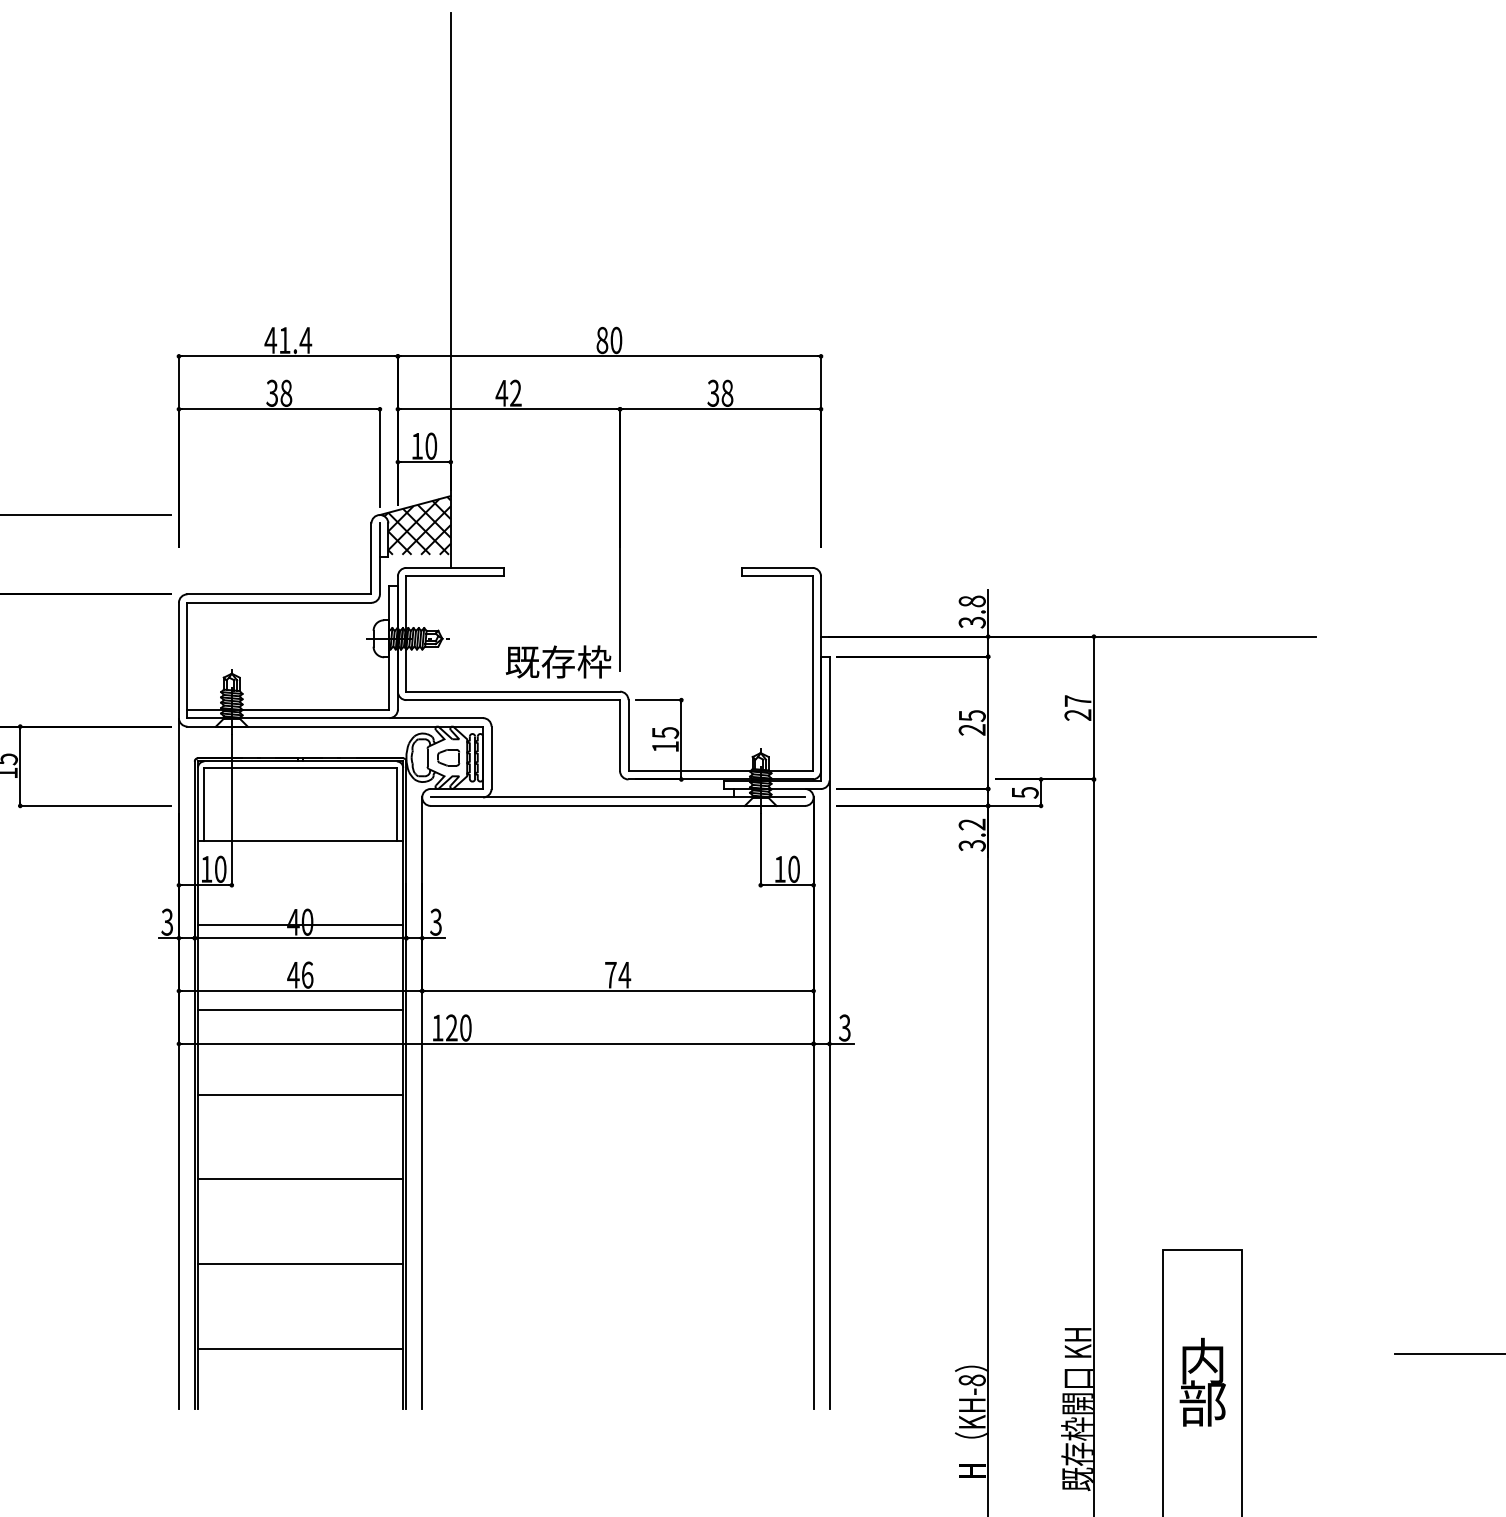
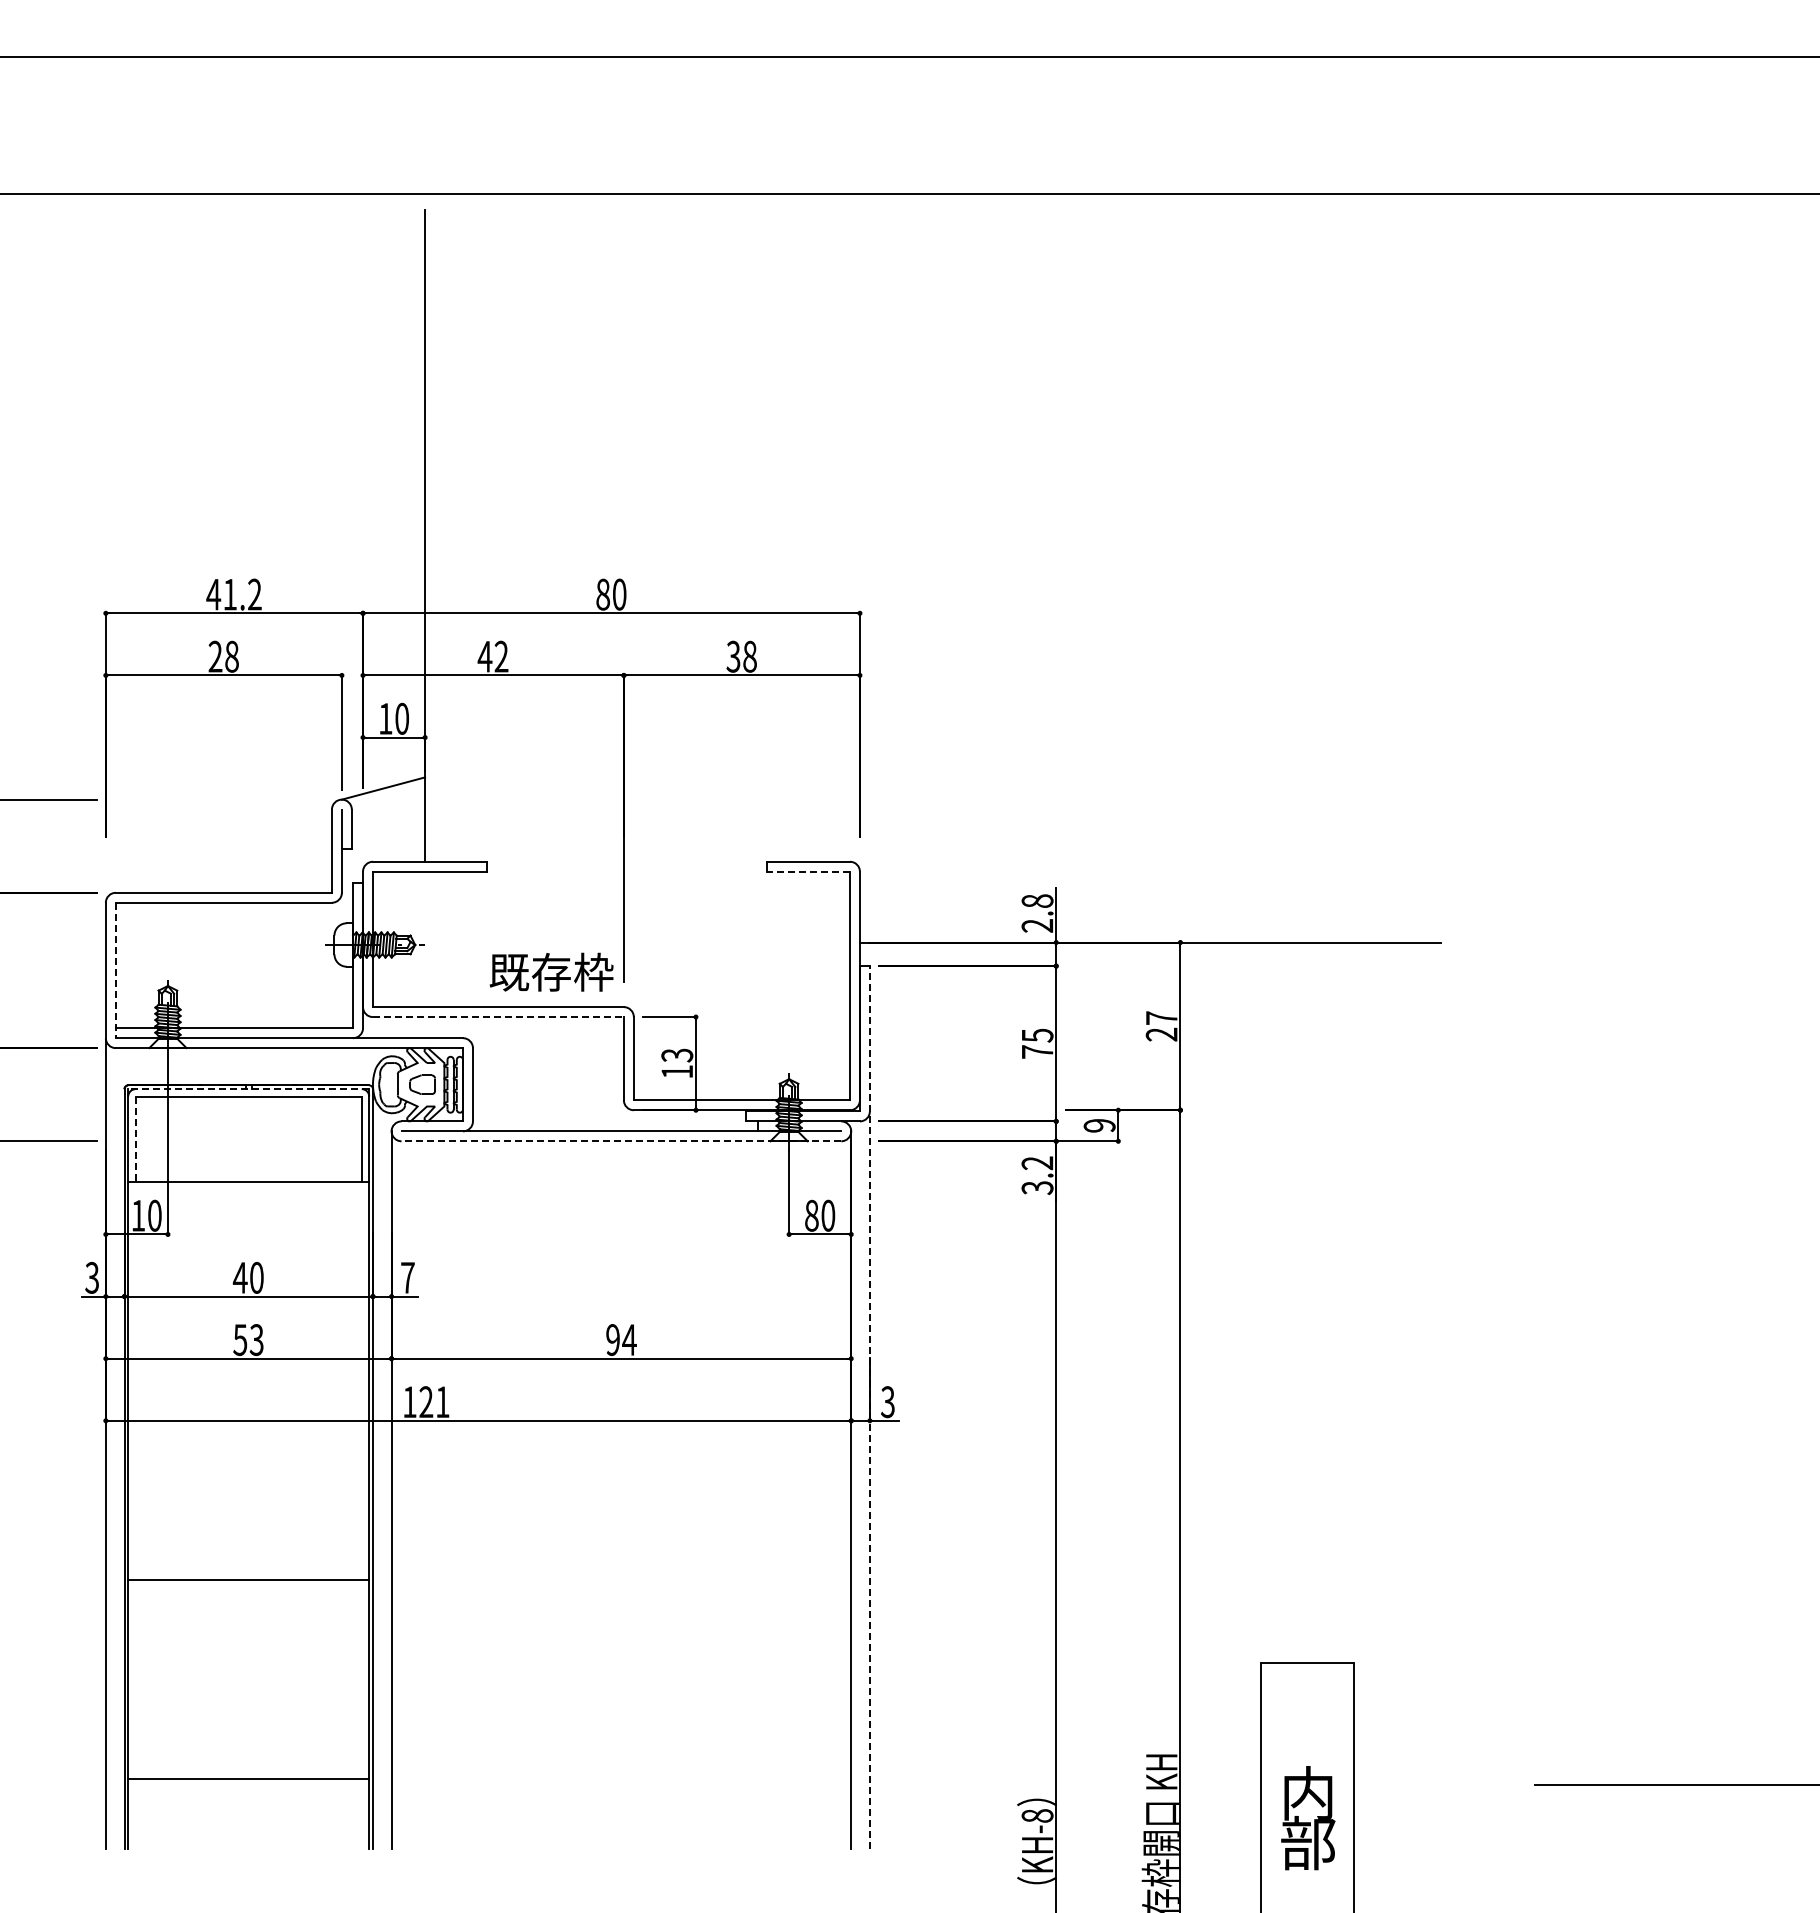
text: (305, 340) -> (254, 594), 41.4 -> 41.2
text: (272, 393) -> (215, 656), 38 -> 28
hatch: (417, 525) -> (386, 812), removed
line: (777, 576) -> (808, 871), solid -> dashed
text: (972, 622) -> (1037, 925), 3.8 -> 2.8
line: (187, 660) -> (115, 970), solid -> dashed
line: (513, 700) -> (498, 1017), solid -> dashed
text: (972, 729) -> (1037, 1051), 25 -> 75
text: (664, 732) -> (676, 1055), 15 -> 13
line: (300, 761) -> (248, 1089), solid -> dashed
text: (1025, 792) -> (1099, 1125), 5 -> 9
line: (204, 804) -> (135, 1139), solid -> dashed
line: (618, 806) -> (621, 1141), solid -> dashed
text: (779, 869) -> (811, 1215), 10 -> 80
text: (435, 921) -> (407, 1277), 3 -> 7
line: (300, 925) -> (248, 1281), removed
text: (299, 975) -> (247, 1340), 46 -> 53
text: (610, 975) -> (612, 1340), 74 -> 94
line: (300, 1010) -> (248, 1381), removed
text: (465, 1028) -> (442, 1402), 120 -> 121
line: (829, 1032) -> (869, 1407), solid -> dashed
line: (300, 1094) -> (248, 1480), removed
line: (300, 1264) -> (248, 1679), removed

